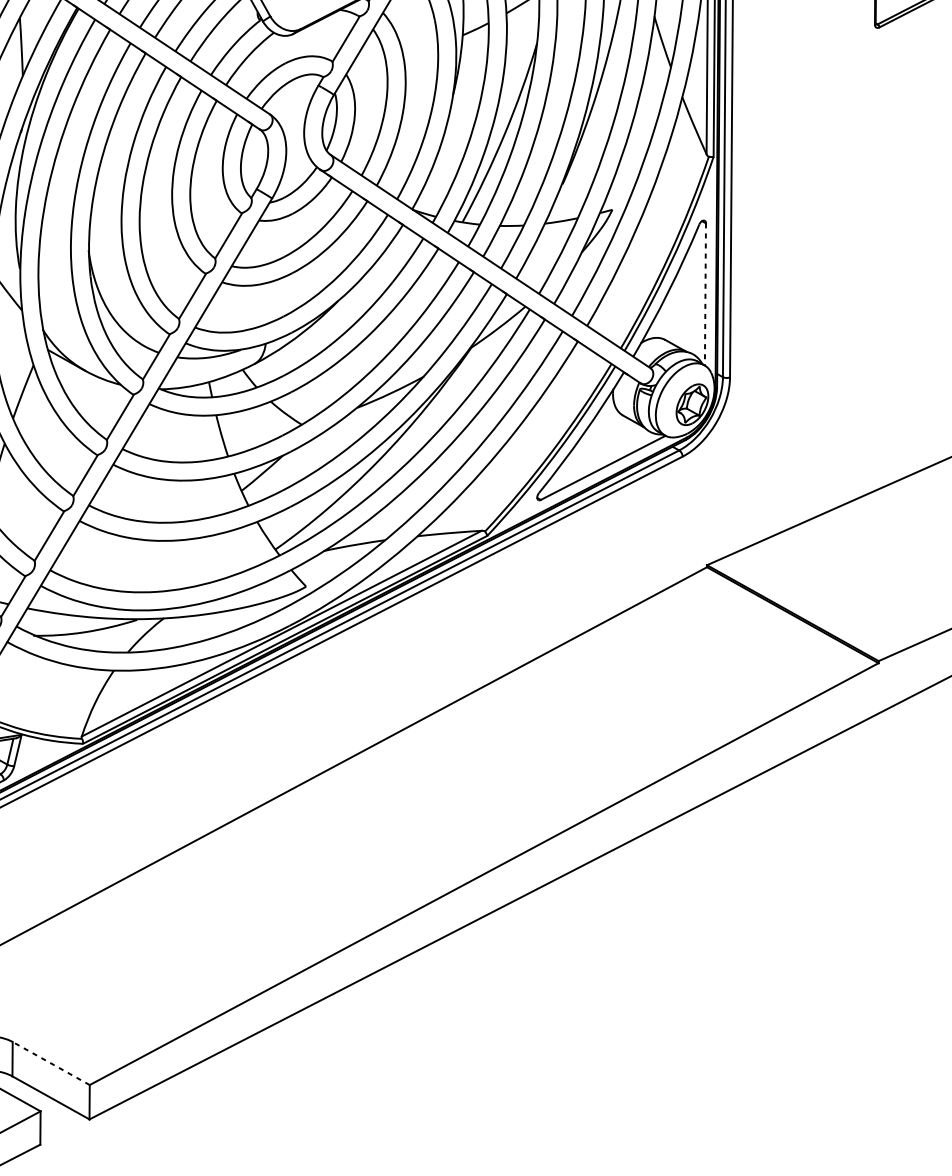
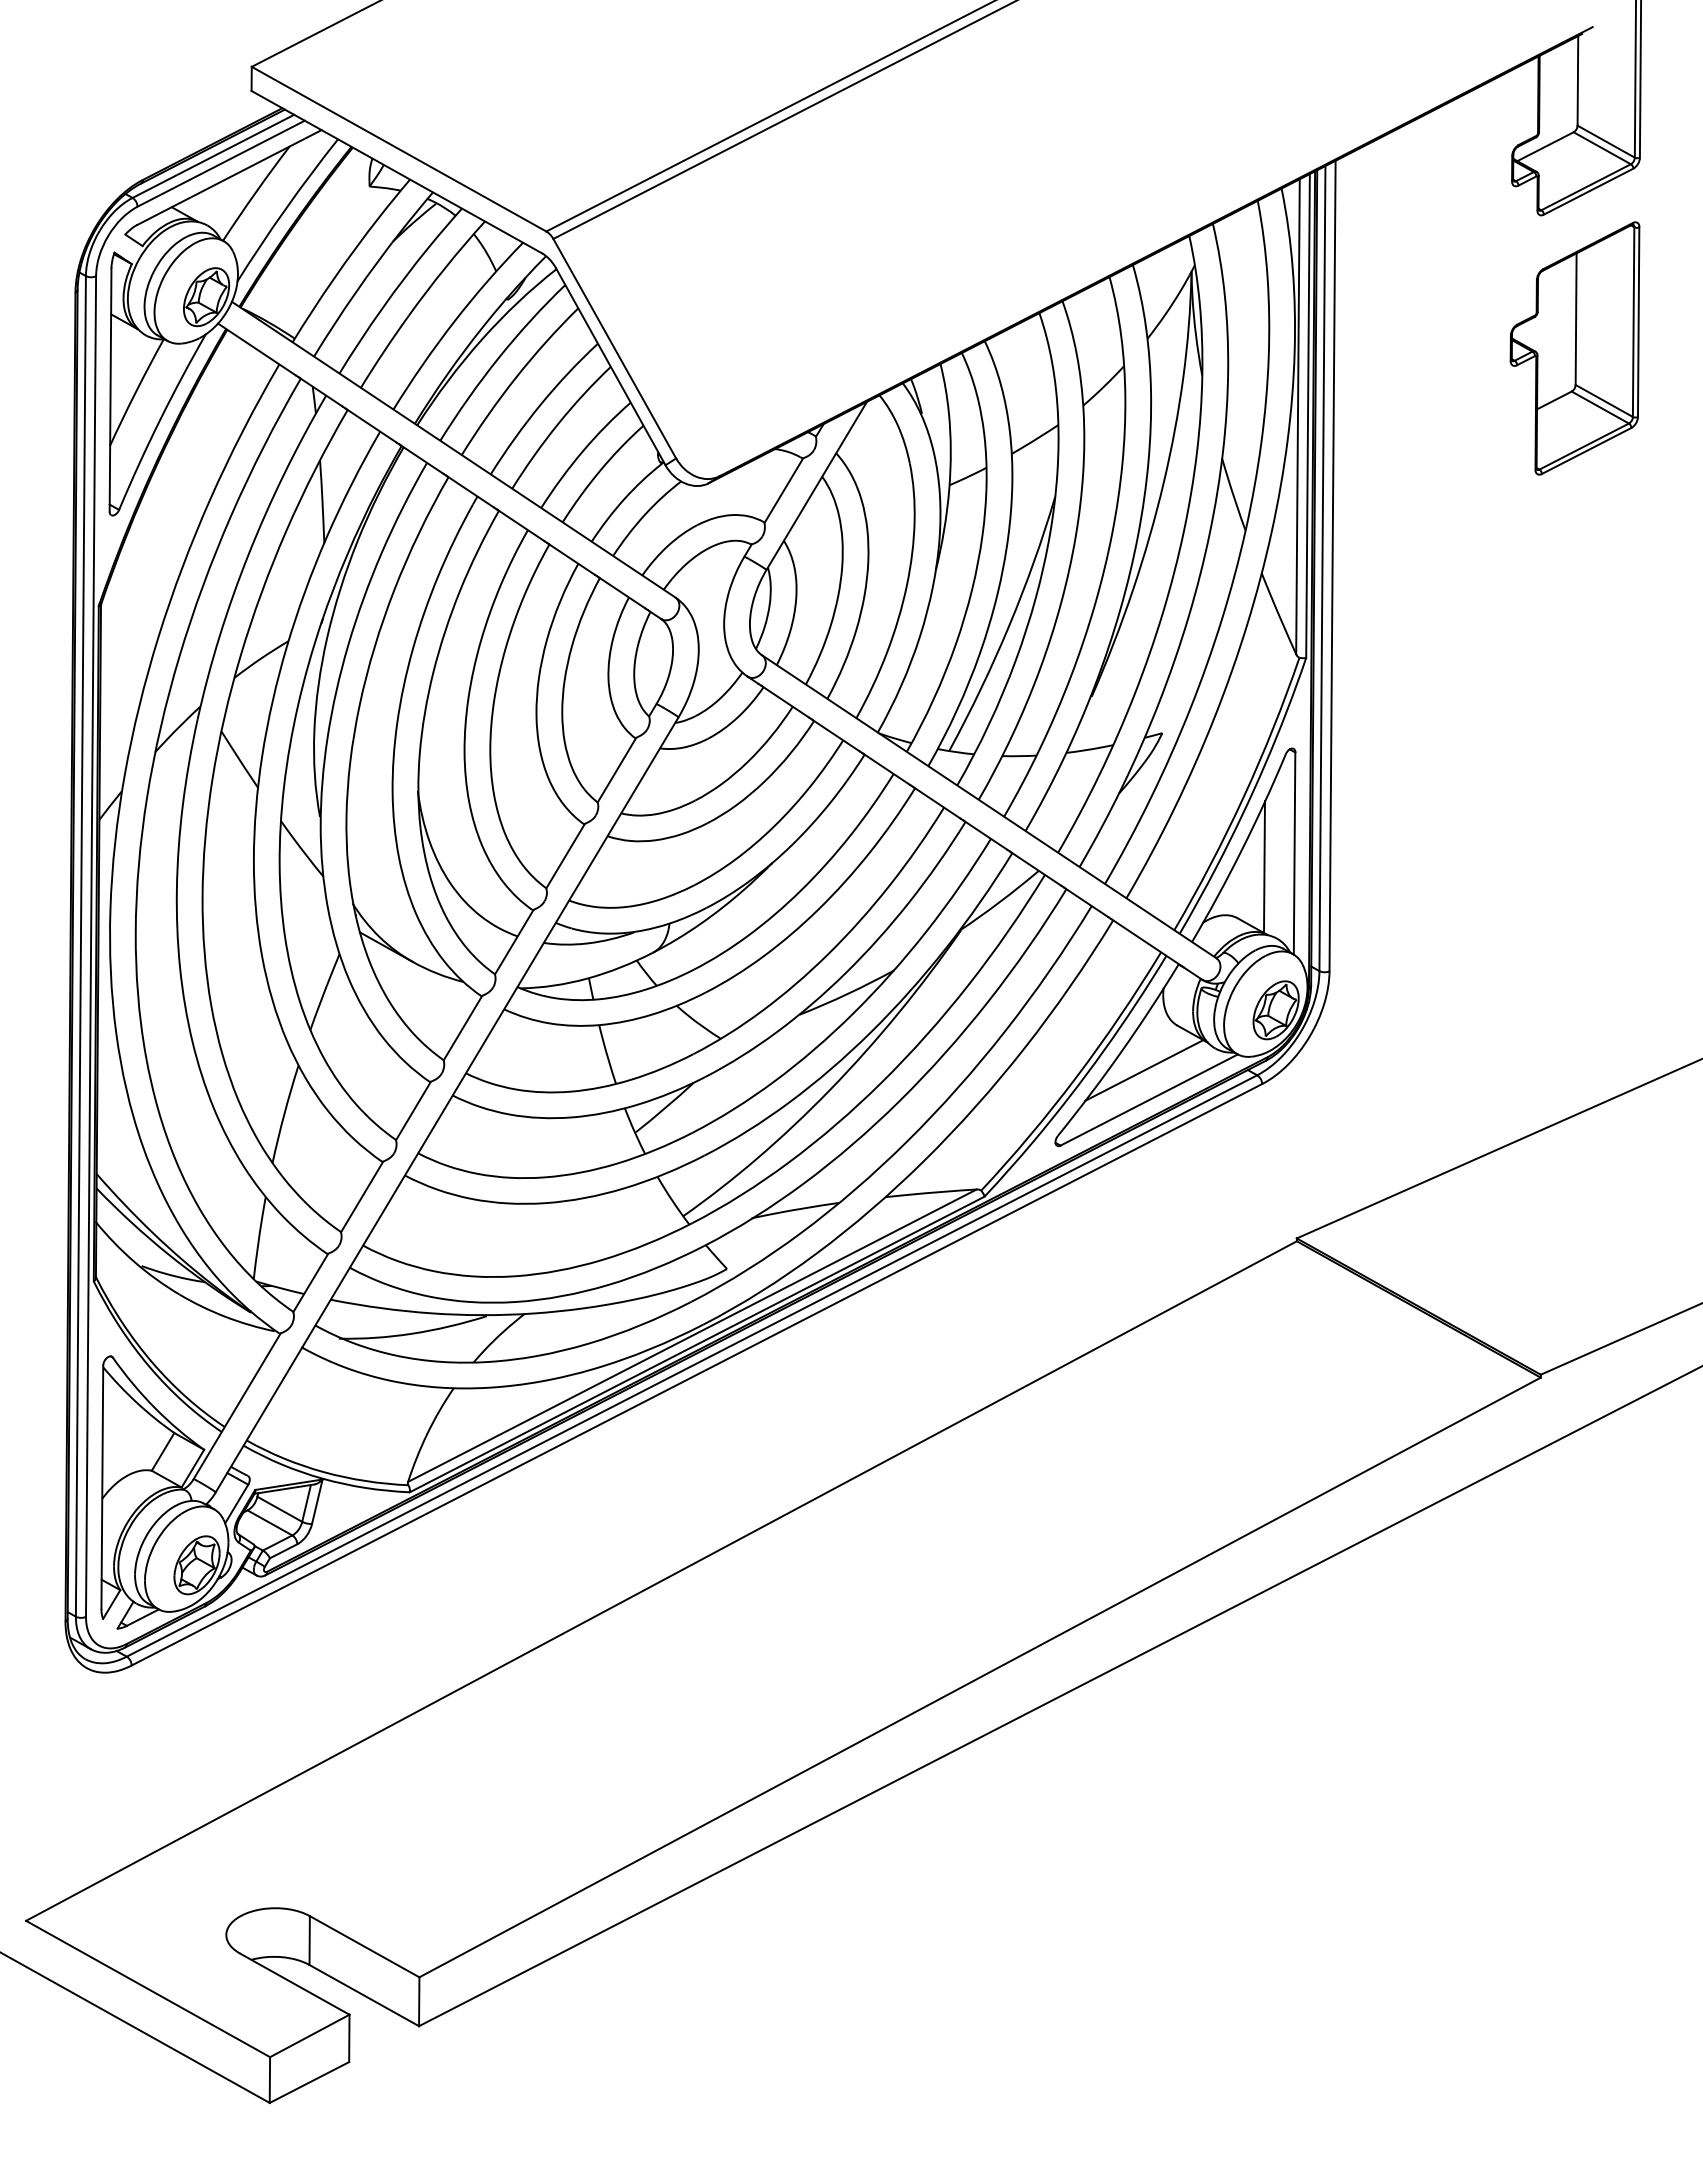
line: (705, 295) -> (1294, 854), dashed -> solid
line: (683, 304) -> (1263, 867), added
line: (599, 447) -> (1143, 1070), added
line: (51, 1063) -> (364, 1946), dashed -> solid

